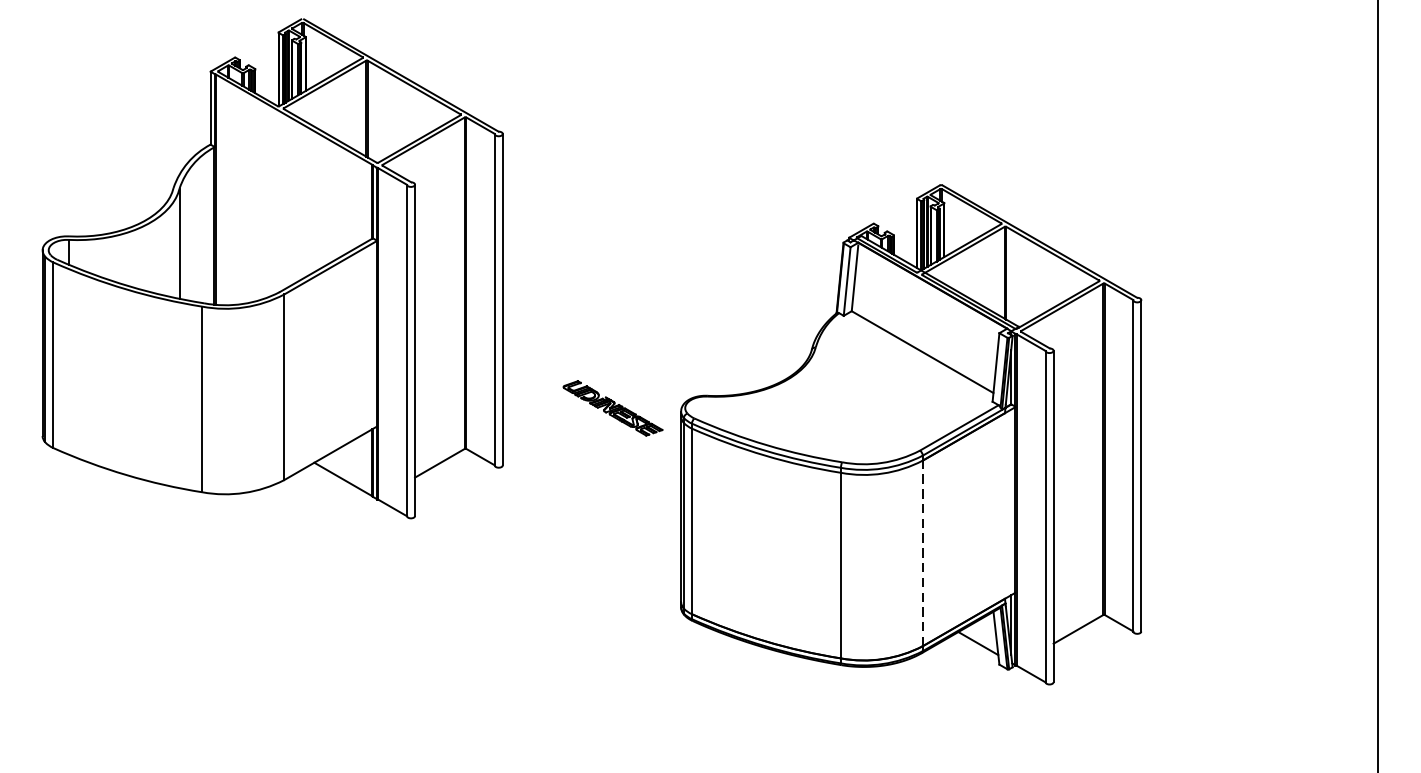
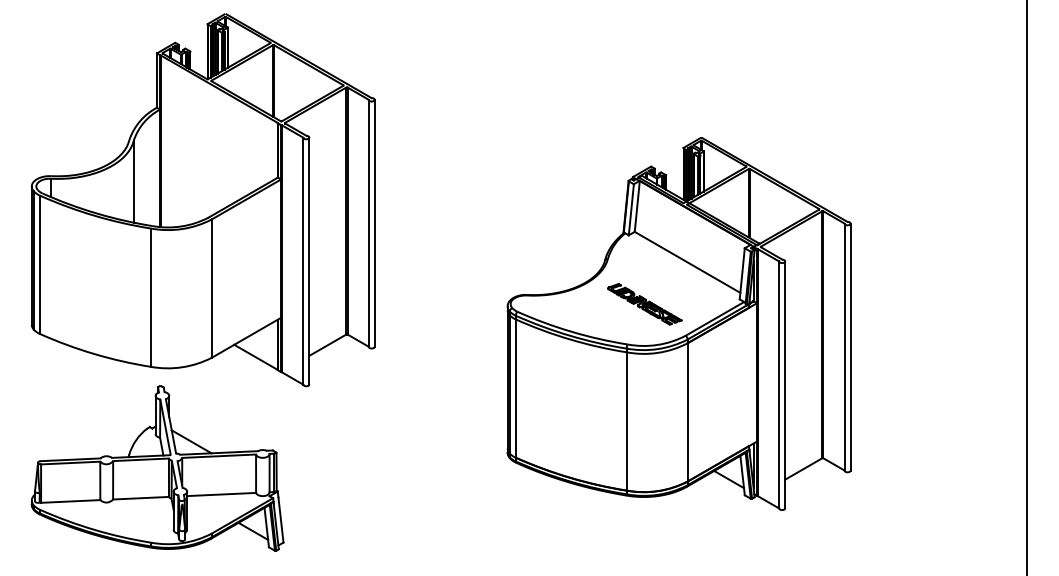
part: (612, 408) -> (644, 304), moved
line: (922, 552) -> (687, 411), dashed -> solid
part: (211, 628) -> (157, 468), added

